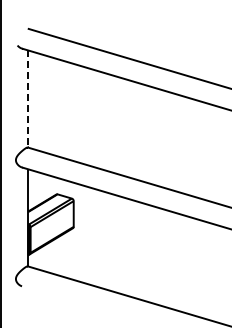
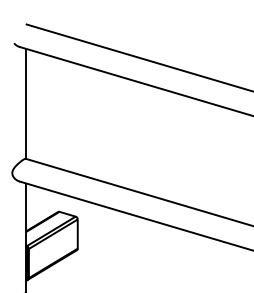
line: (28, 99) -> (26, 104), dashed -> solid

